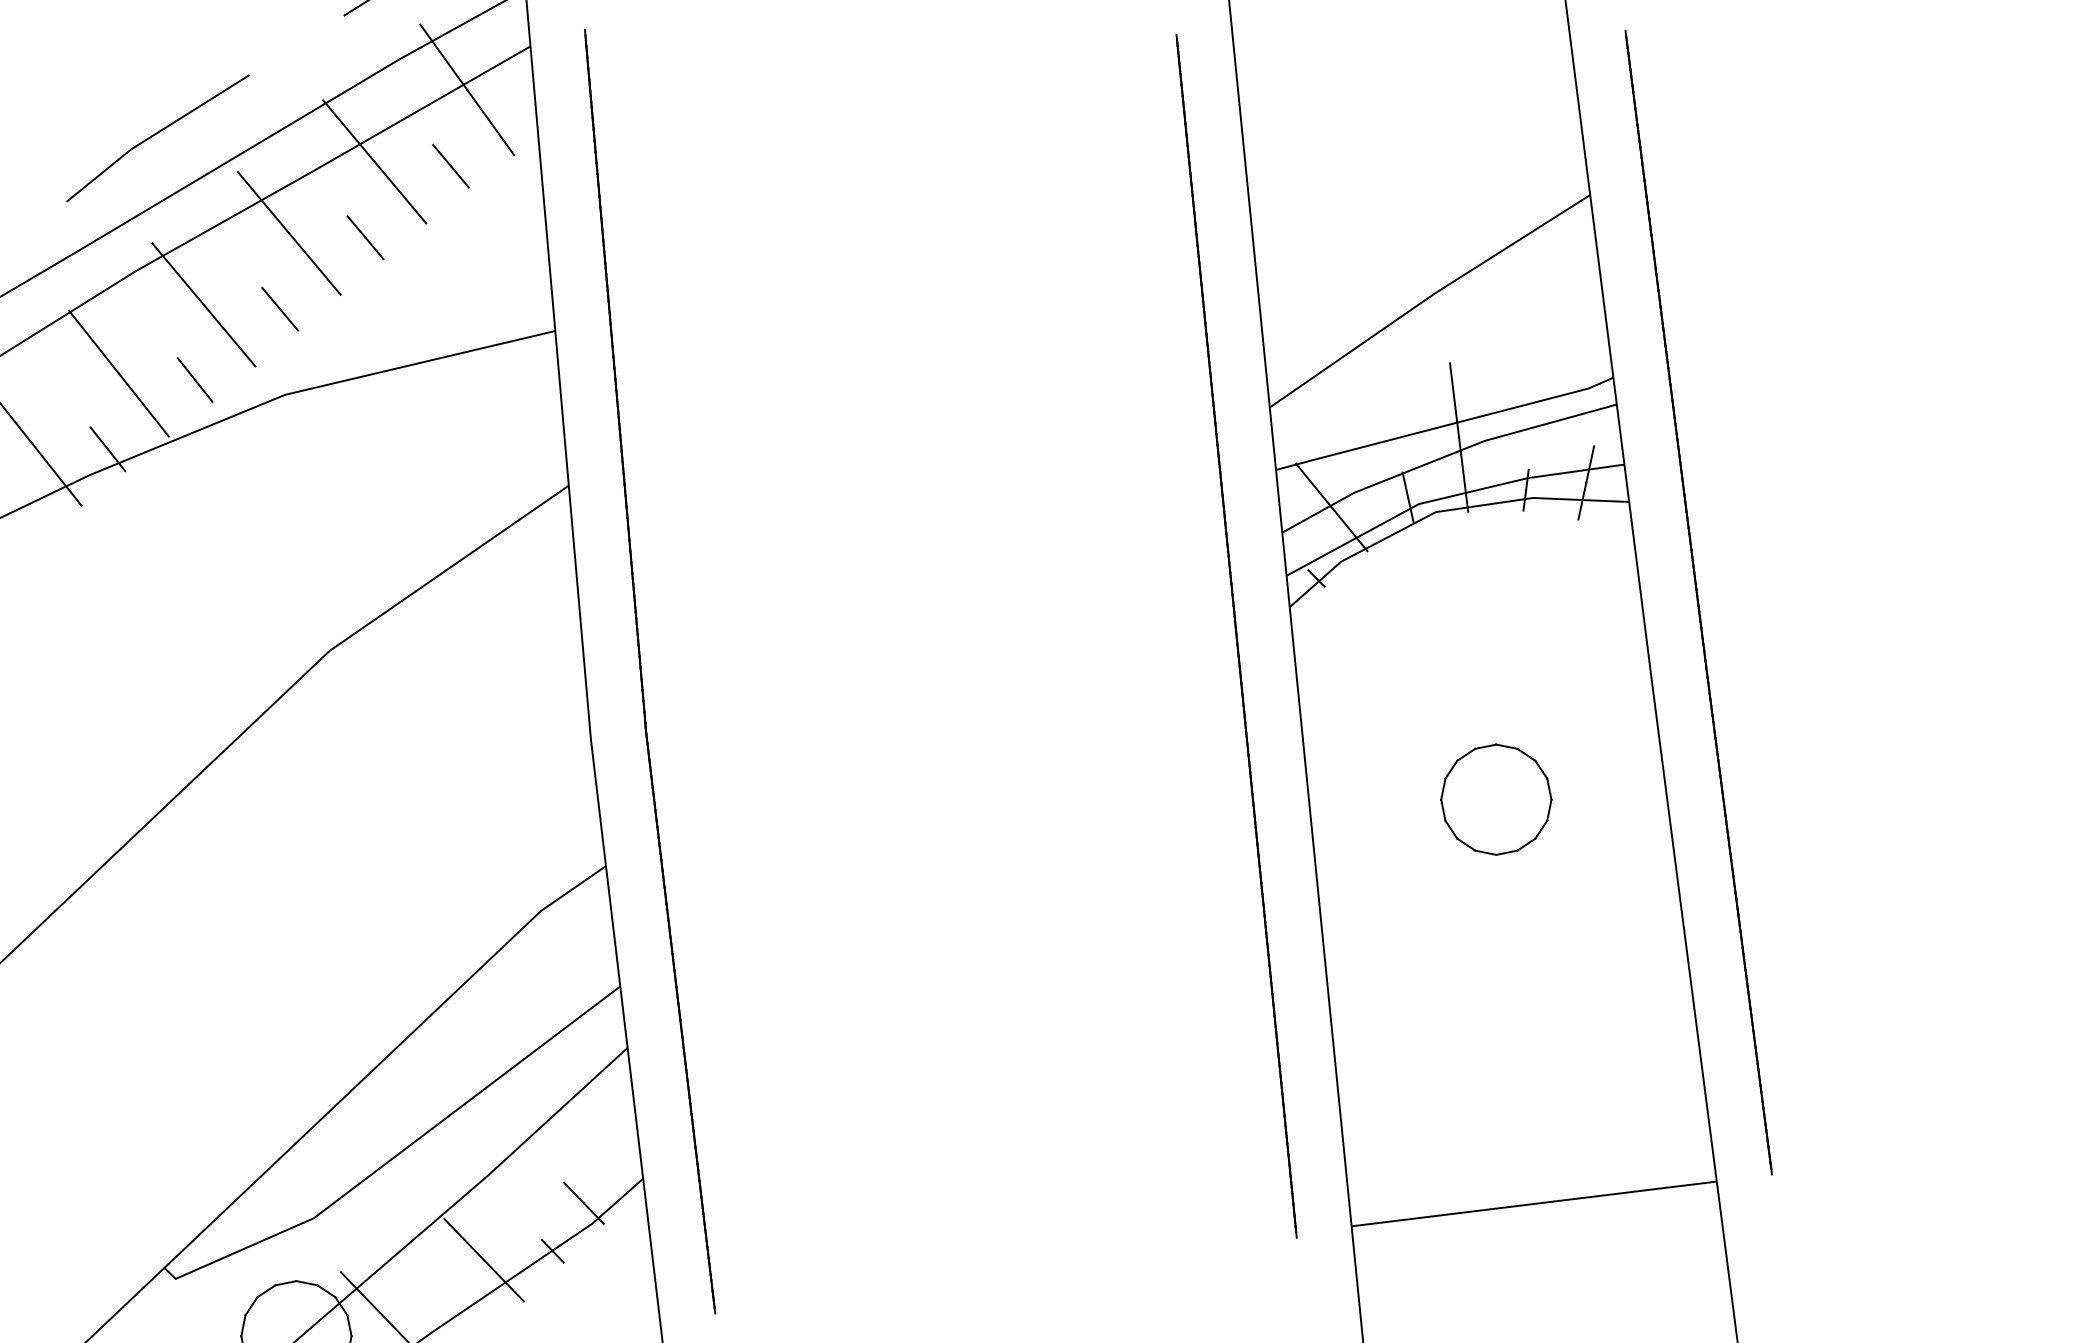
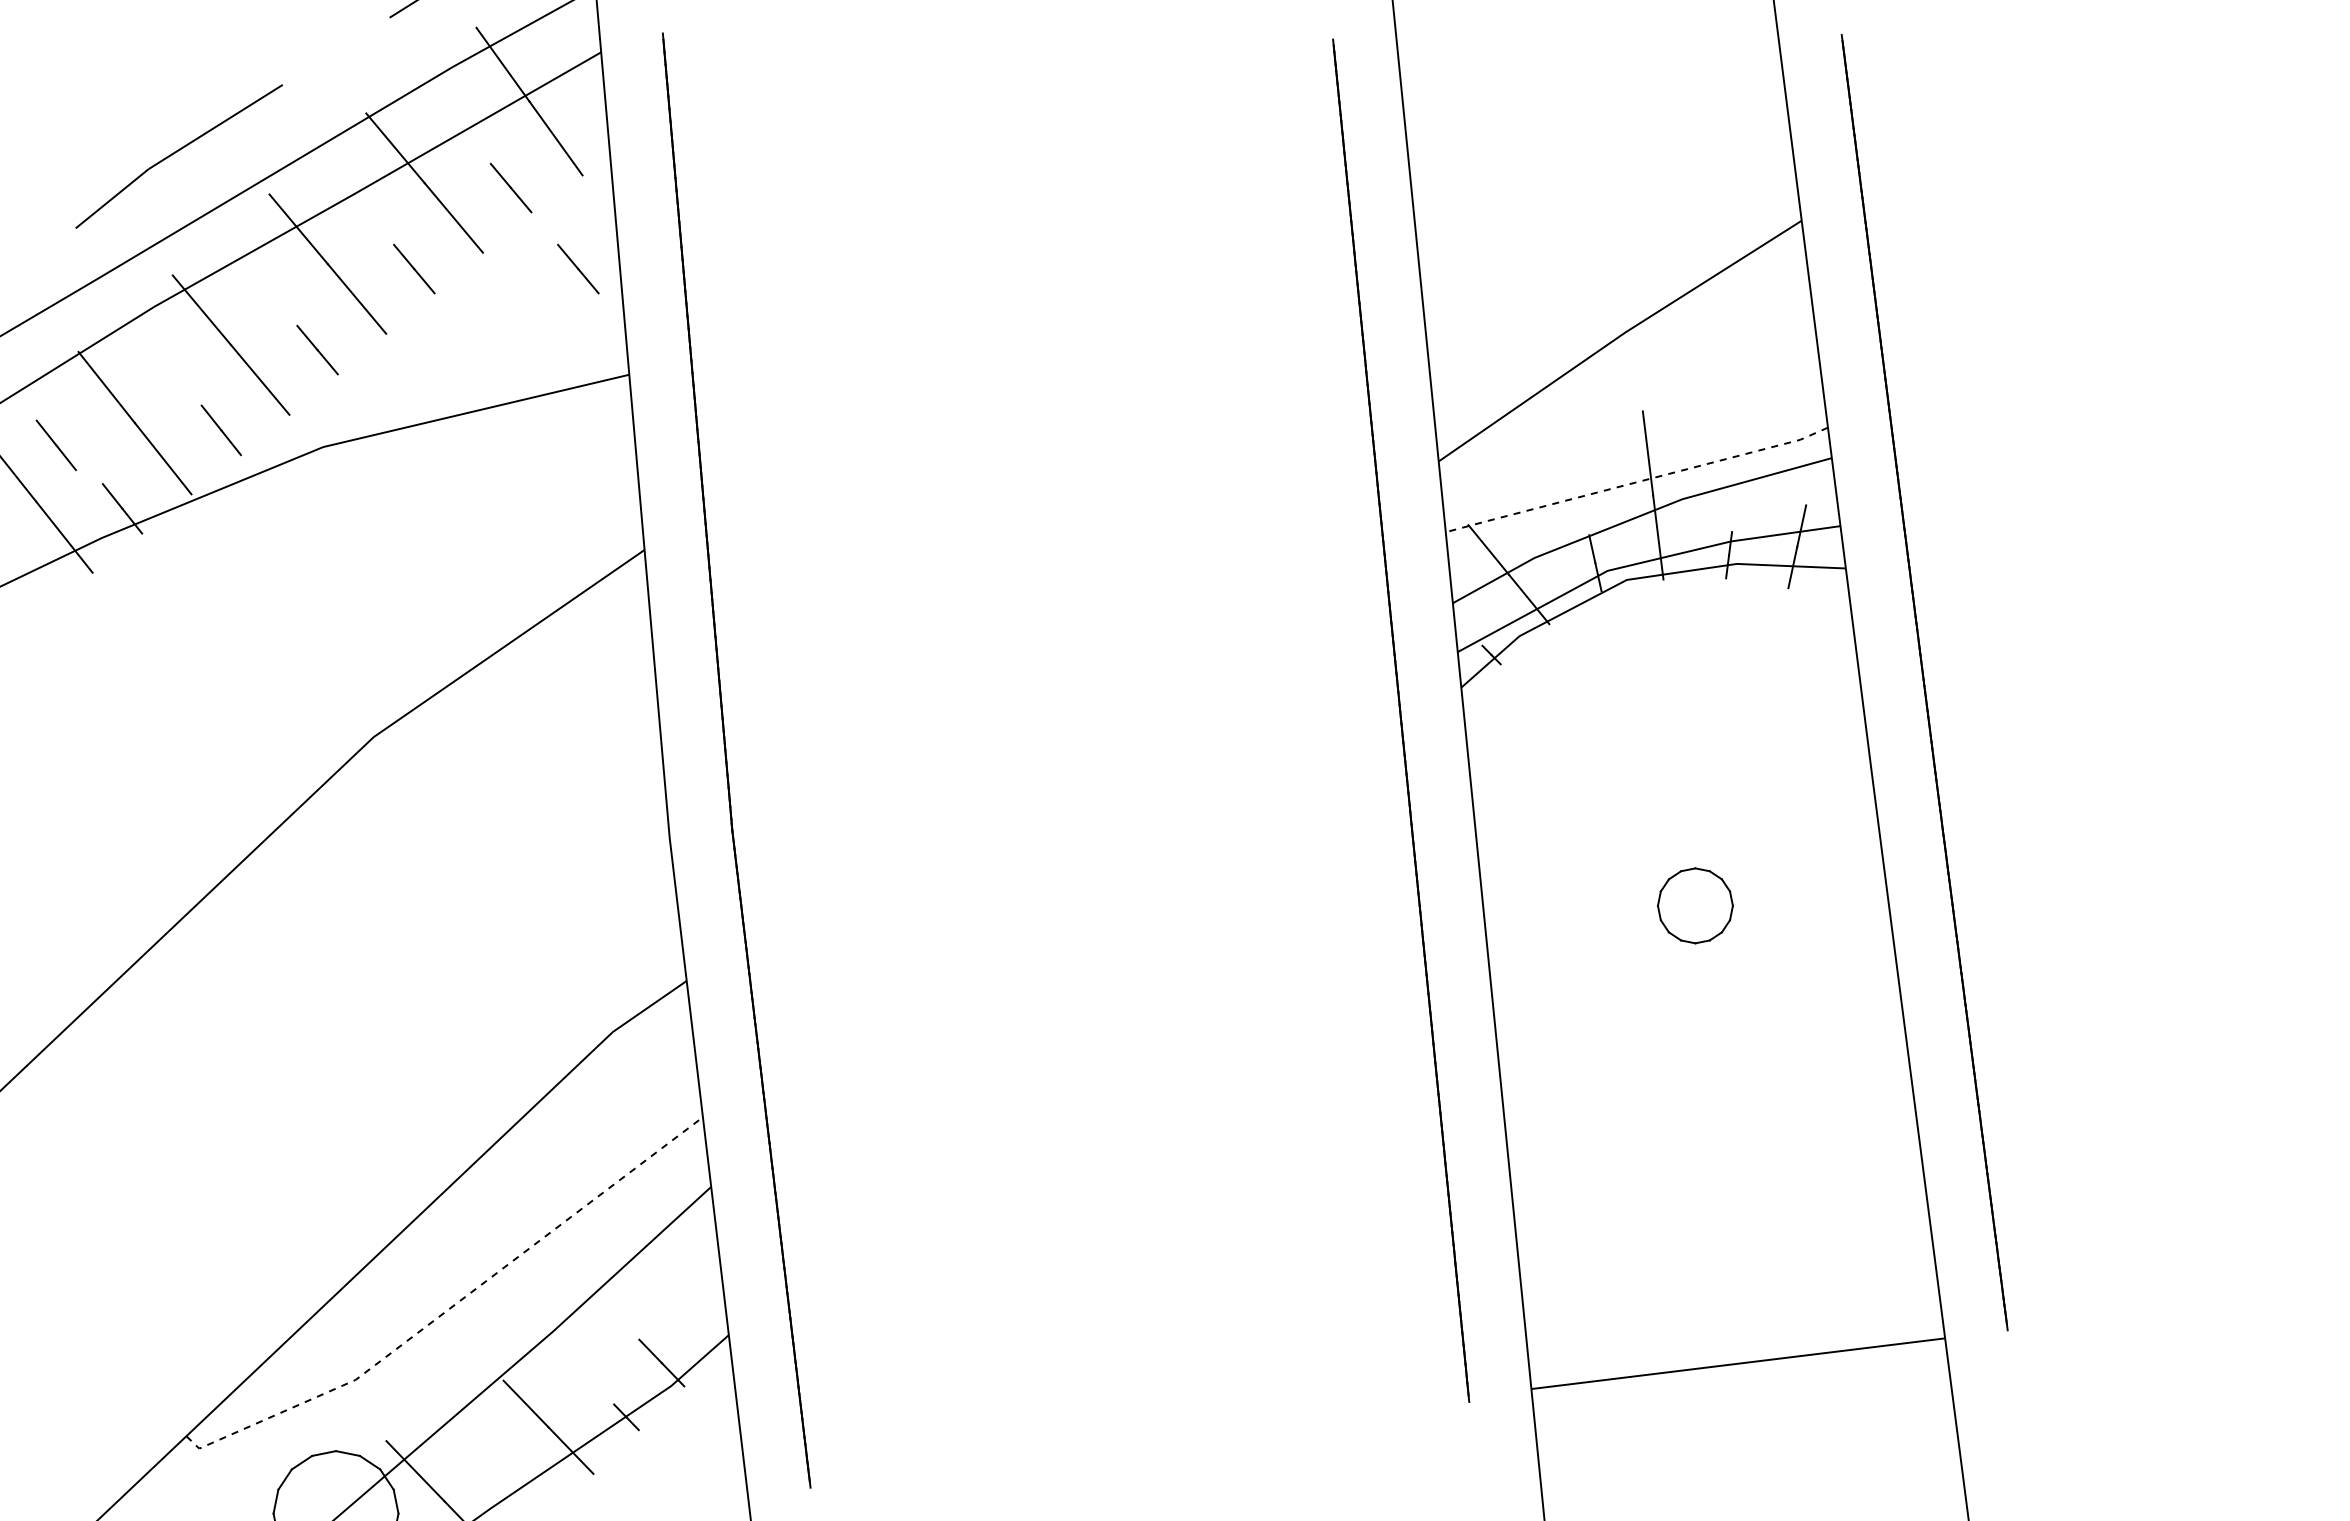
line: (510, 237) -> (578, 268), added
line: (48, 393) -> (55, 445), added
line: (1445, 426) -> (1637, 482), solid -> dashed
part: (1496, 799) -> (1695, 905), size x0.6
line: (400, 1152) -> (453, 1305), solid -> dashed

